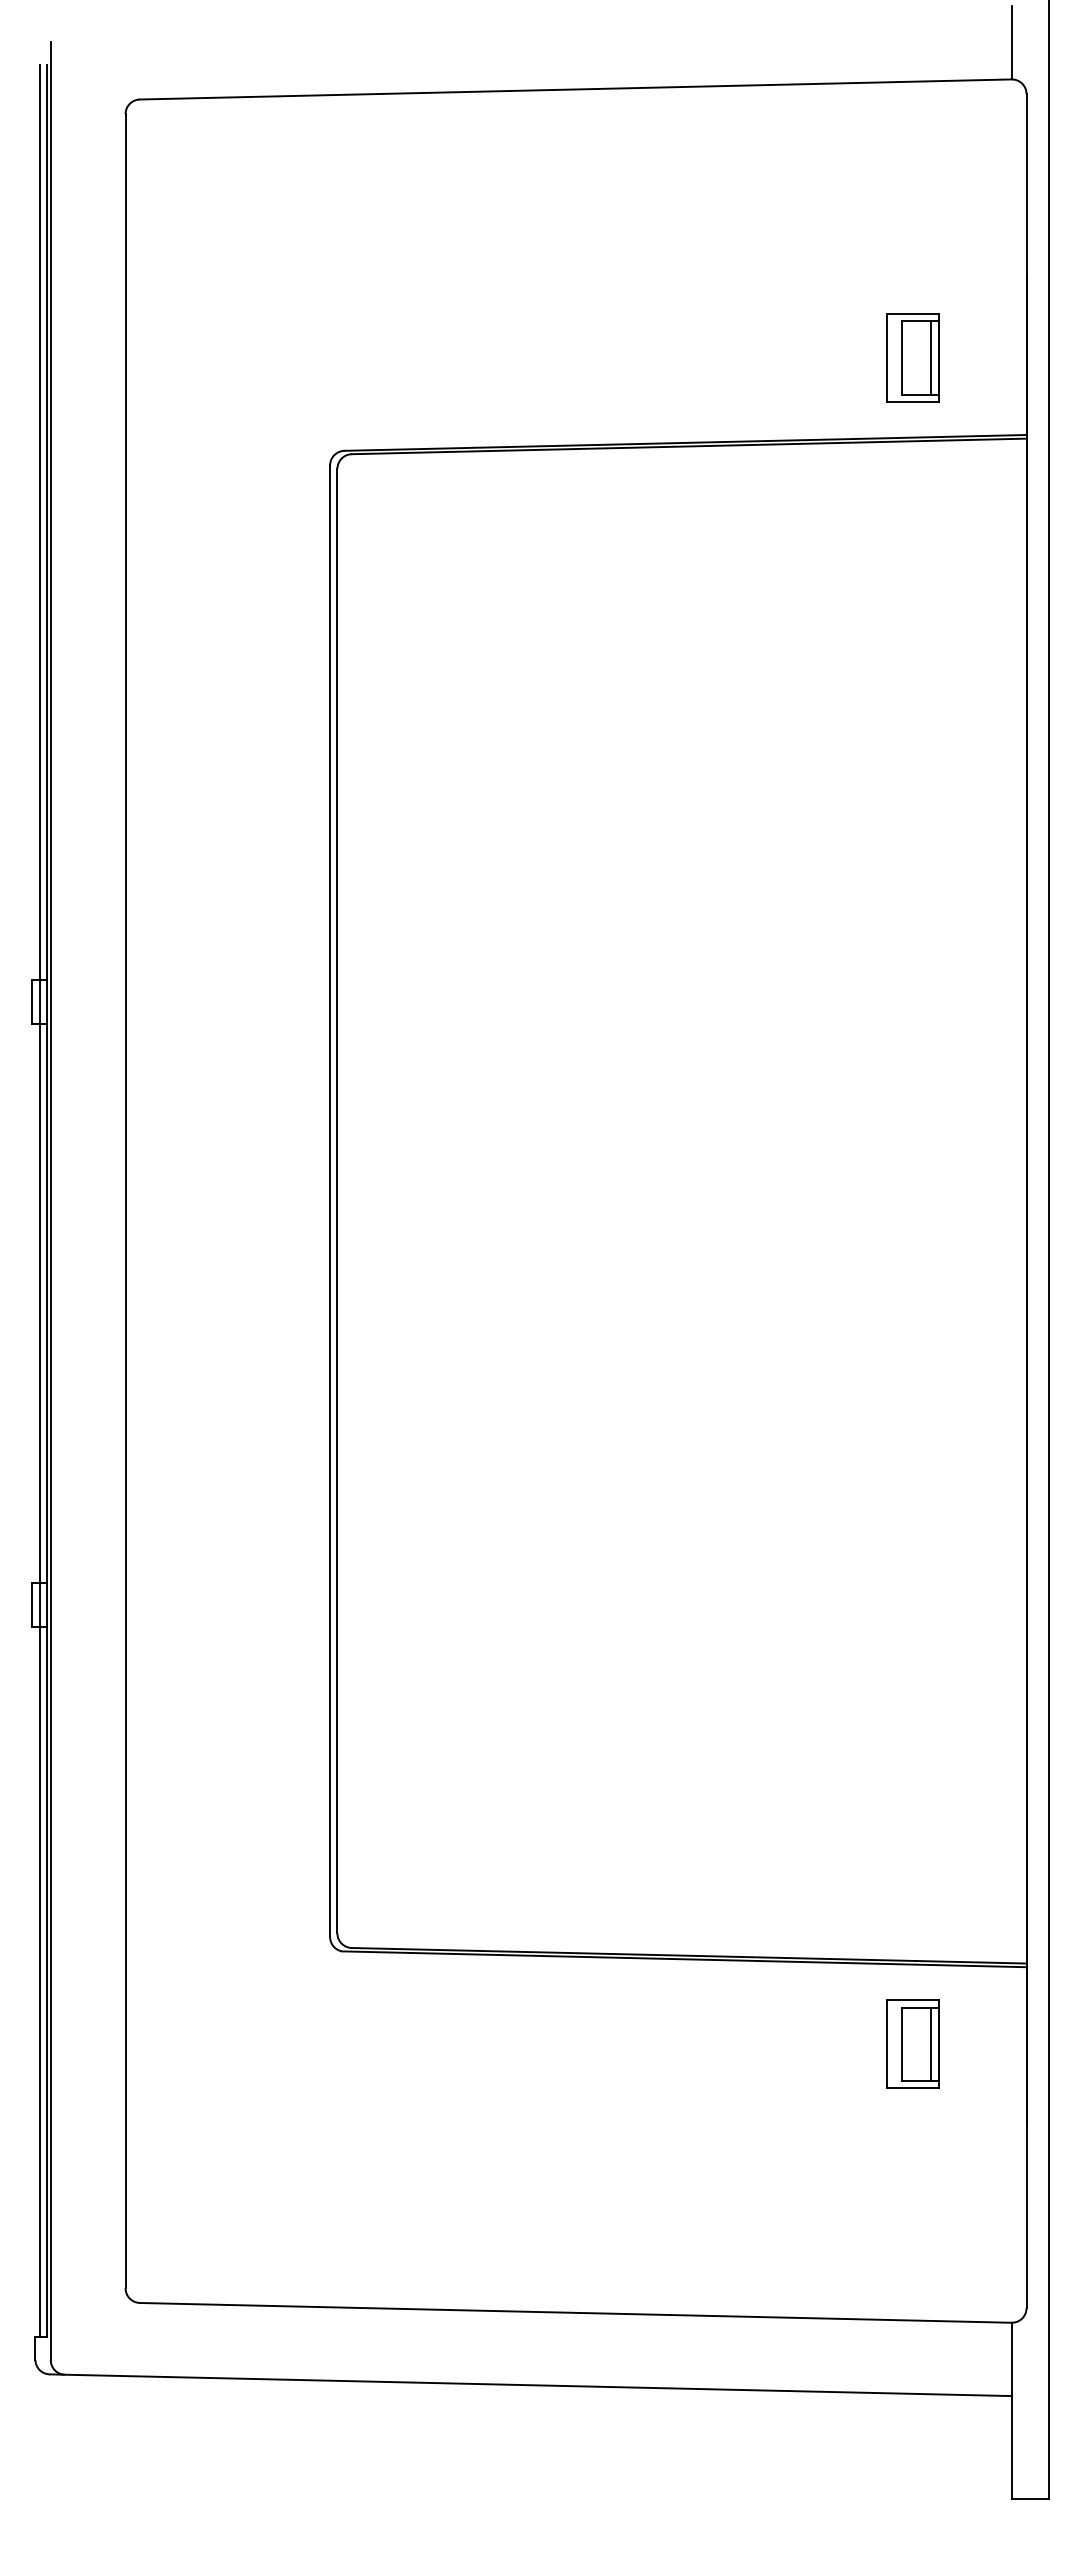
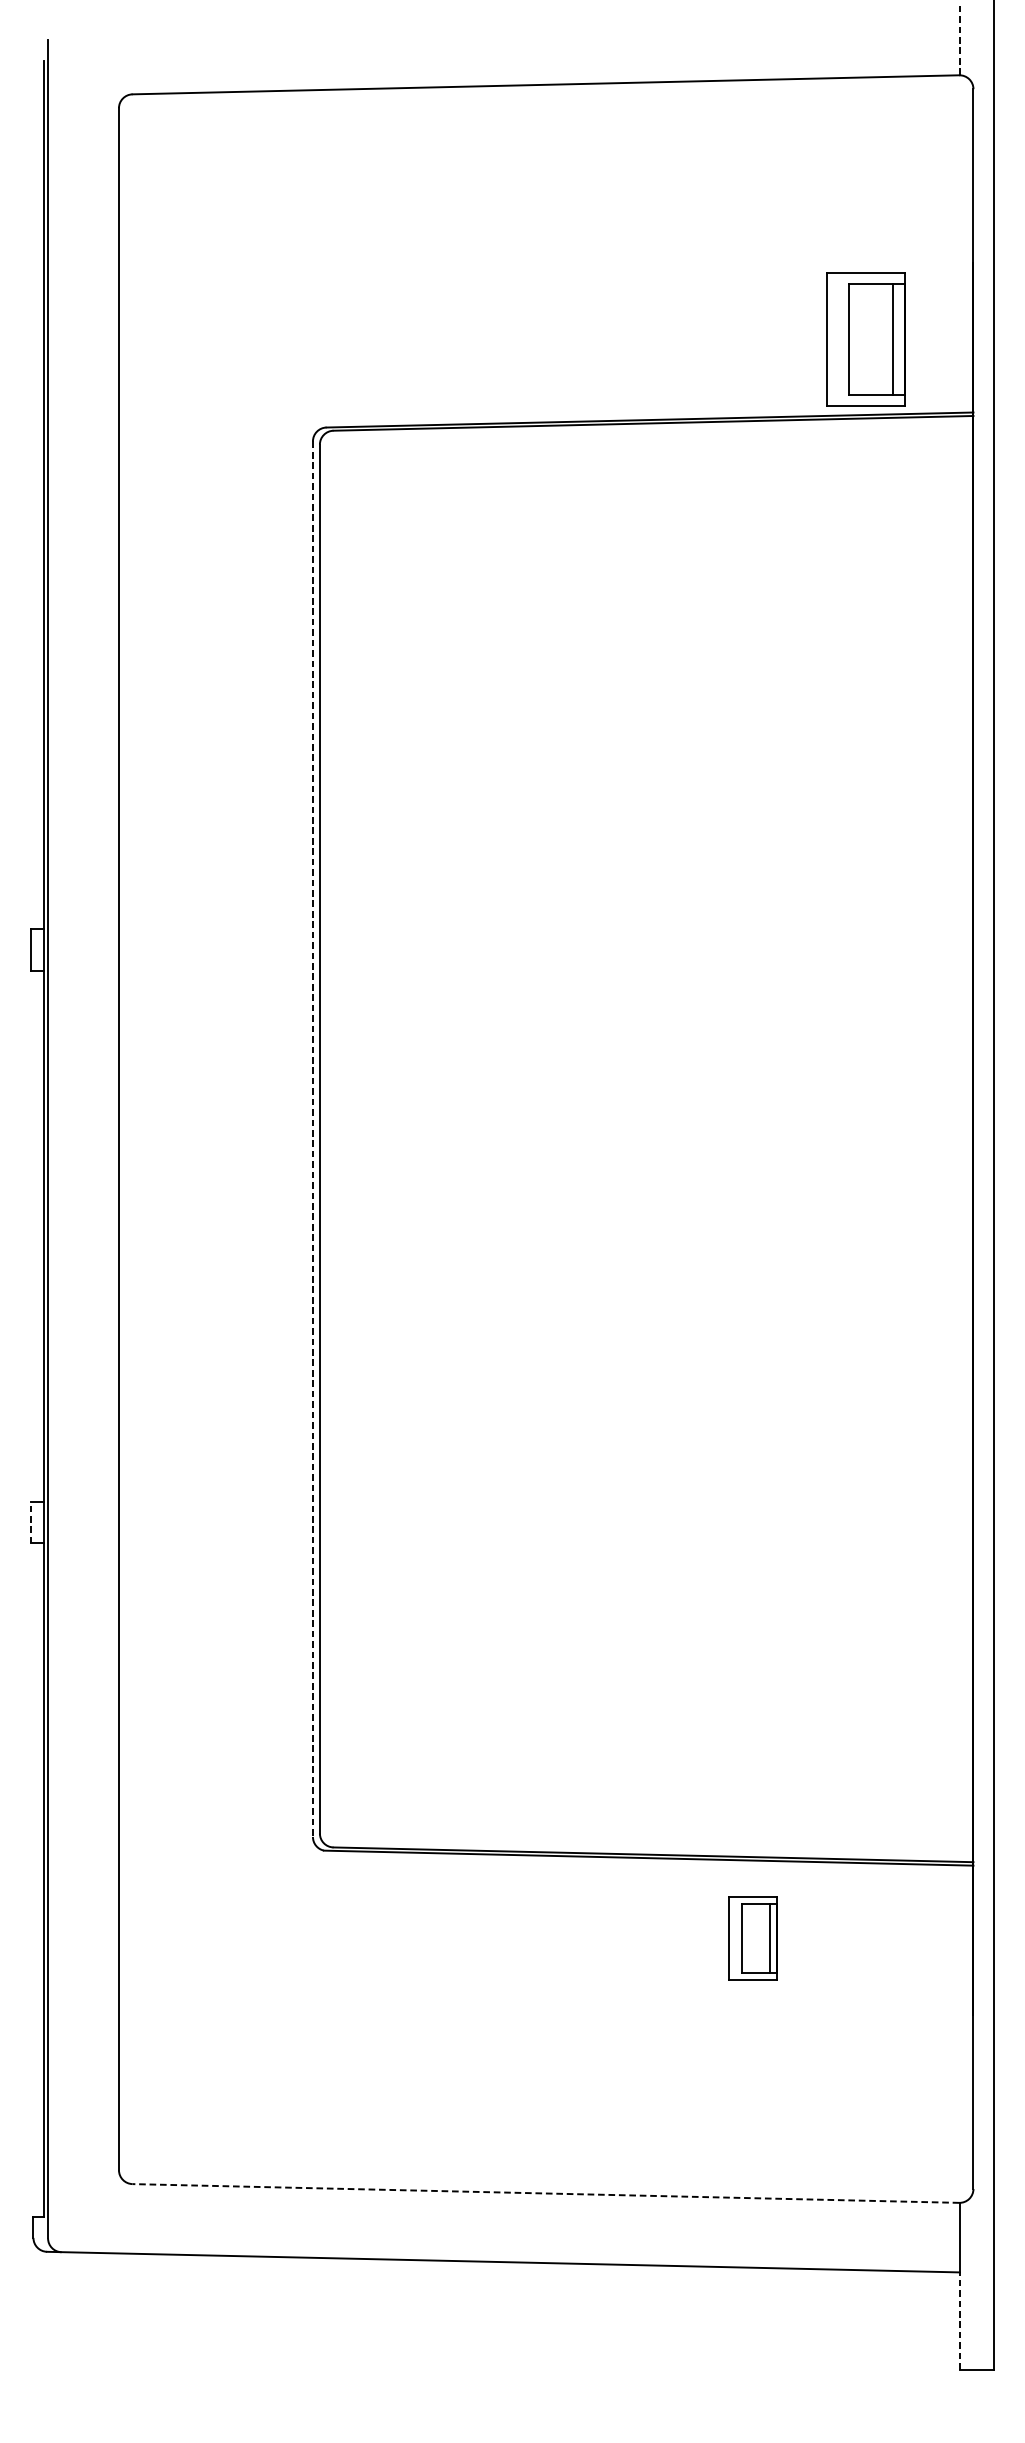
line: (1011, 42) -> (959, 40), solid -> dashed
part: (912, 357) -> (865, 339), size x1.6
line: (39, 1200) -> (37, 1138), removed
line: (330, 1201) -> (313, 1139), solid -> dashed
line: (32, 1605) -> (30, 1522), solid -> dashed
part: (912, 2043) -> (752, 1938), moved
line: (575, 2312) -> (545, 2193), solid -> dashed
line: (1011, 2446) -> (959, 2320), solid -> dashed

